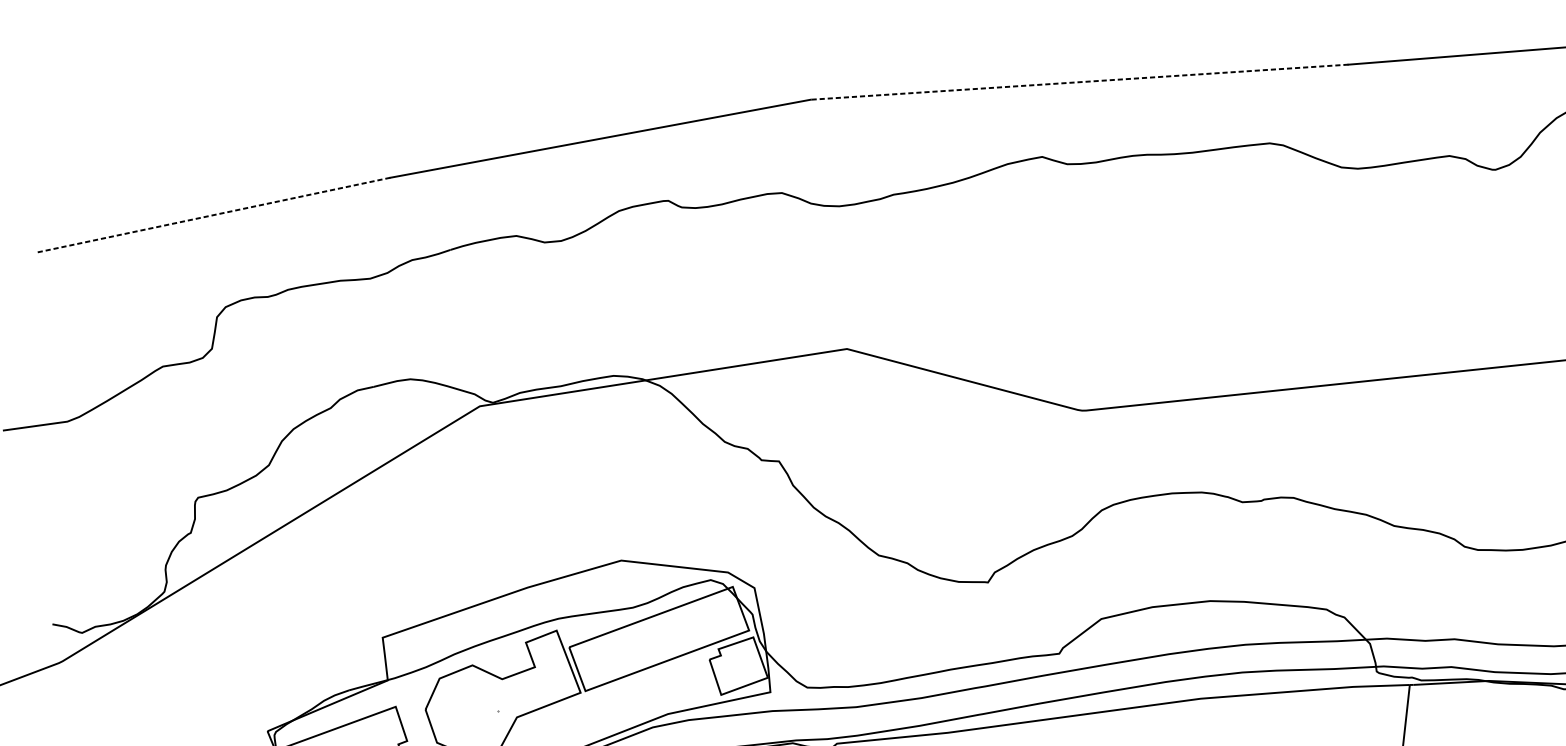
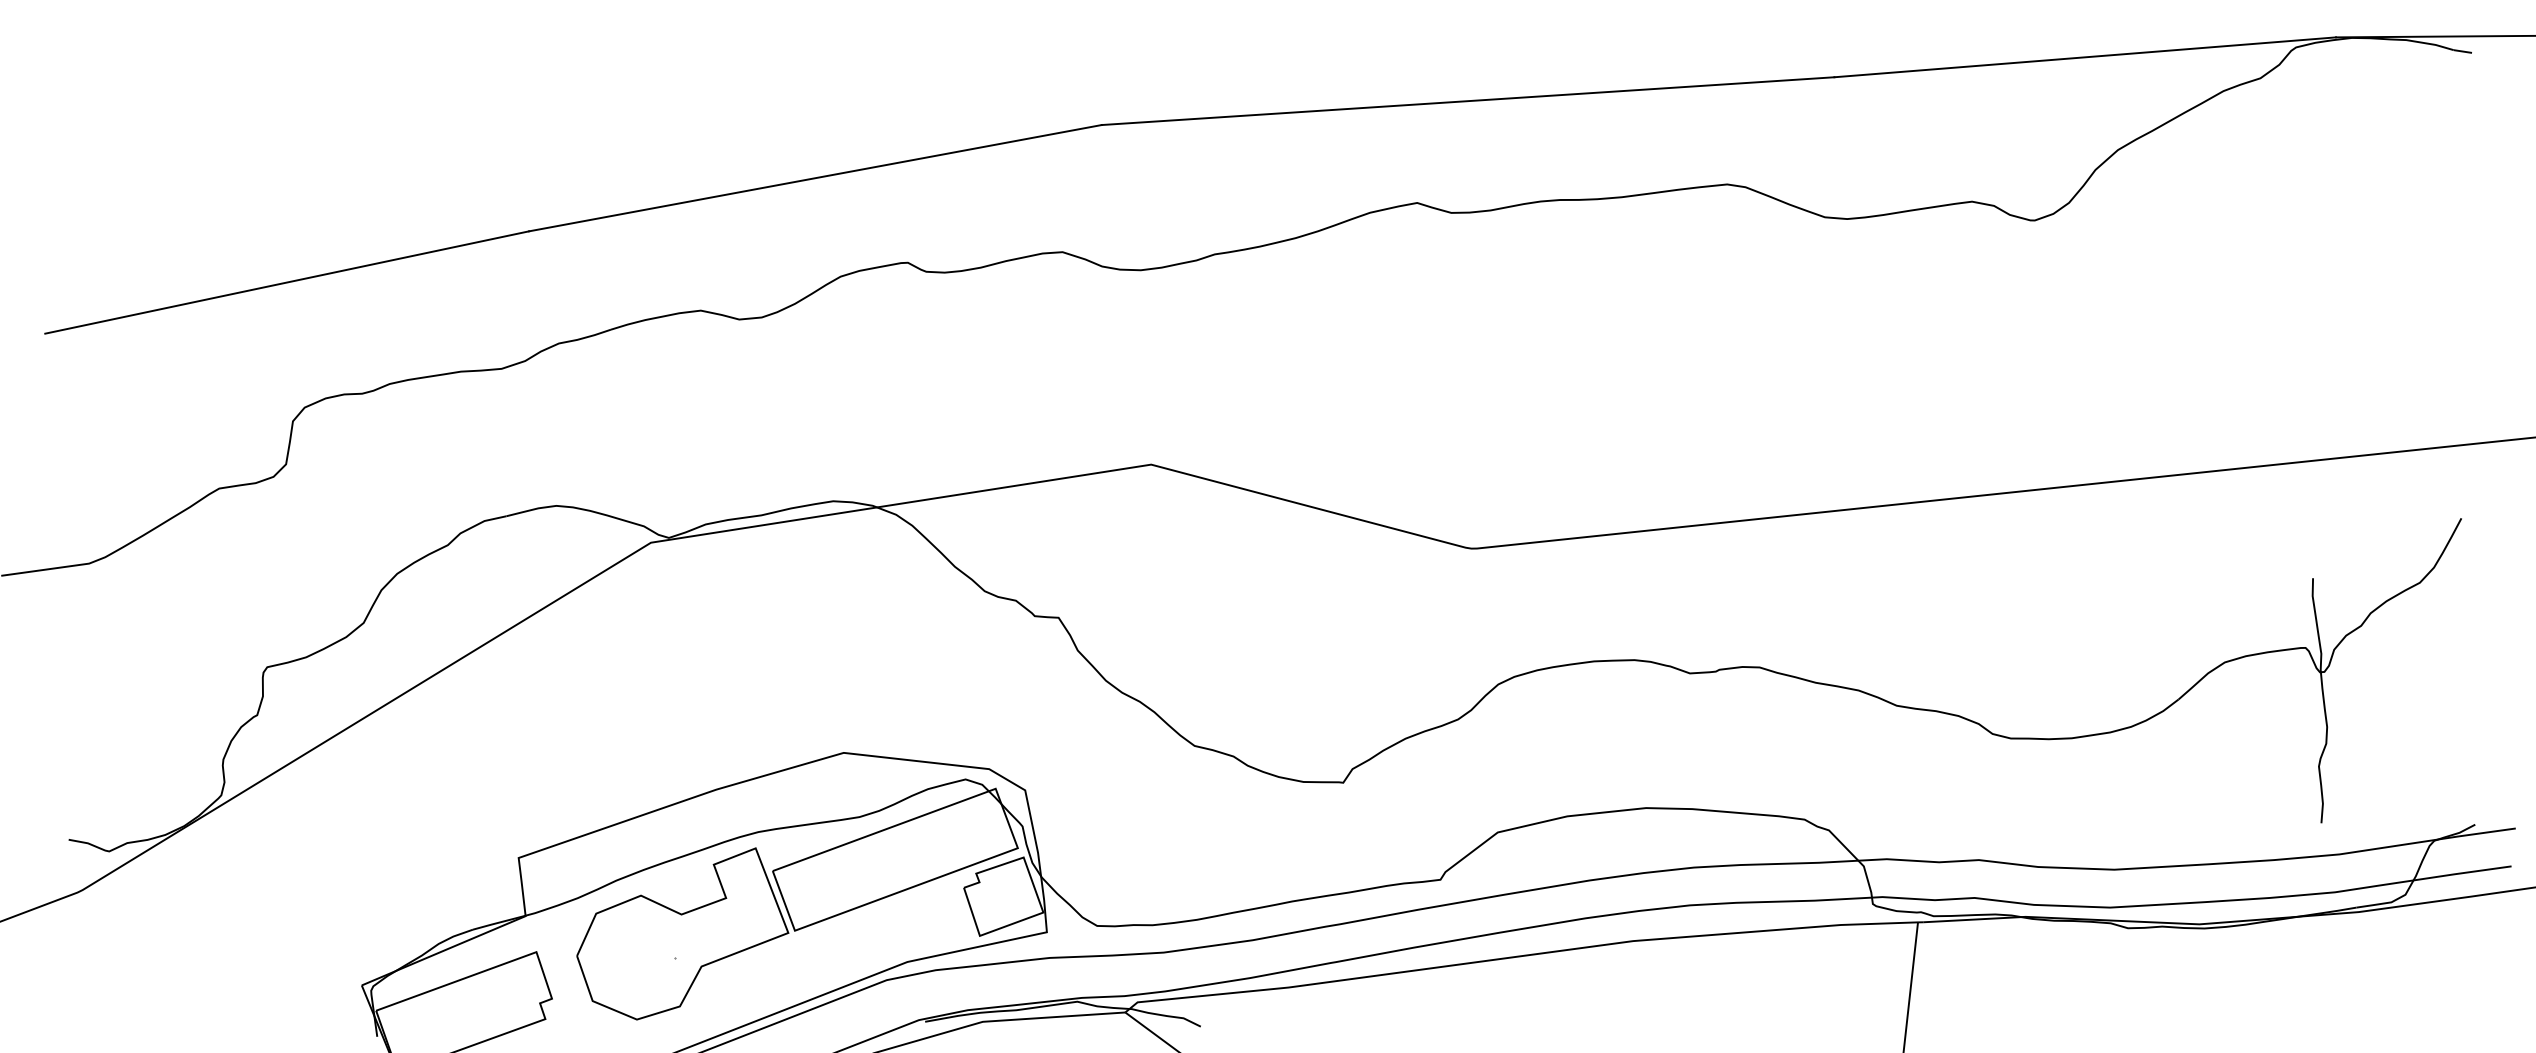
line: (1079, 82) -> (1467, 101), dashed -> solid
line: (212, 215) -> (286, 282), dashed -> solid

